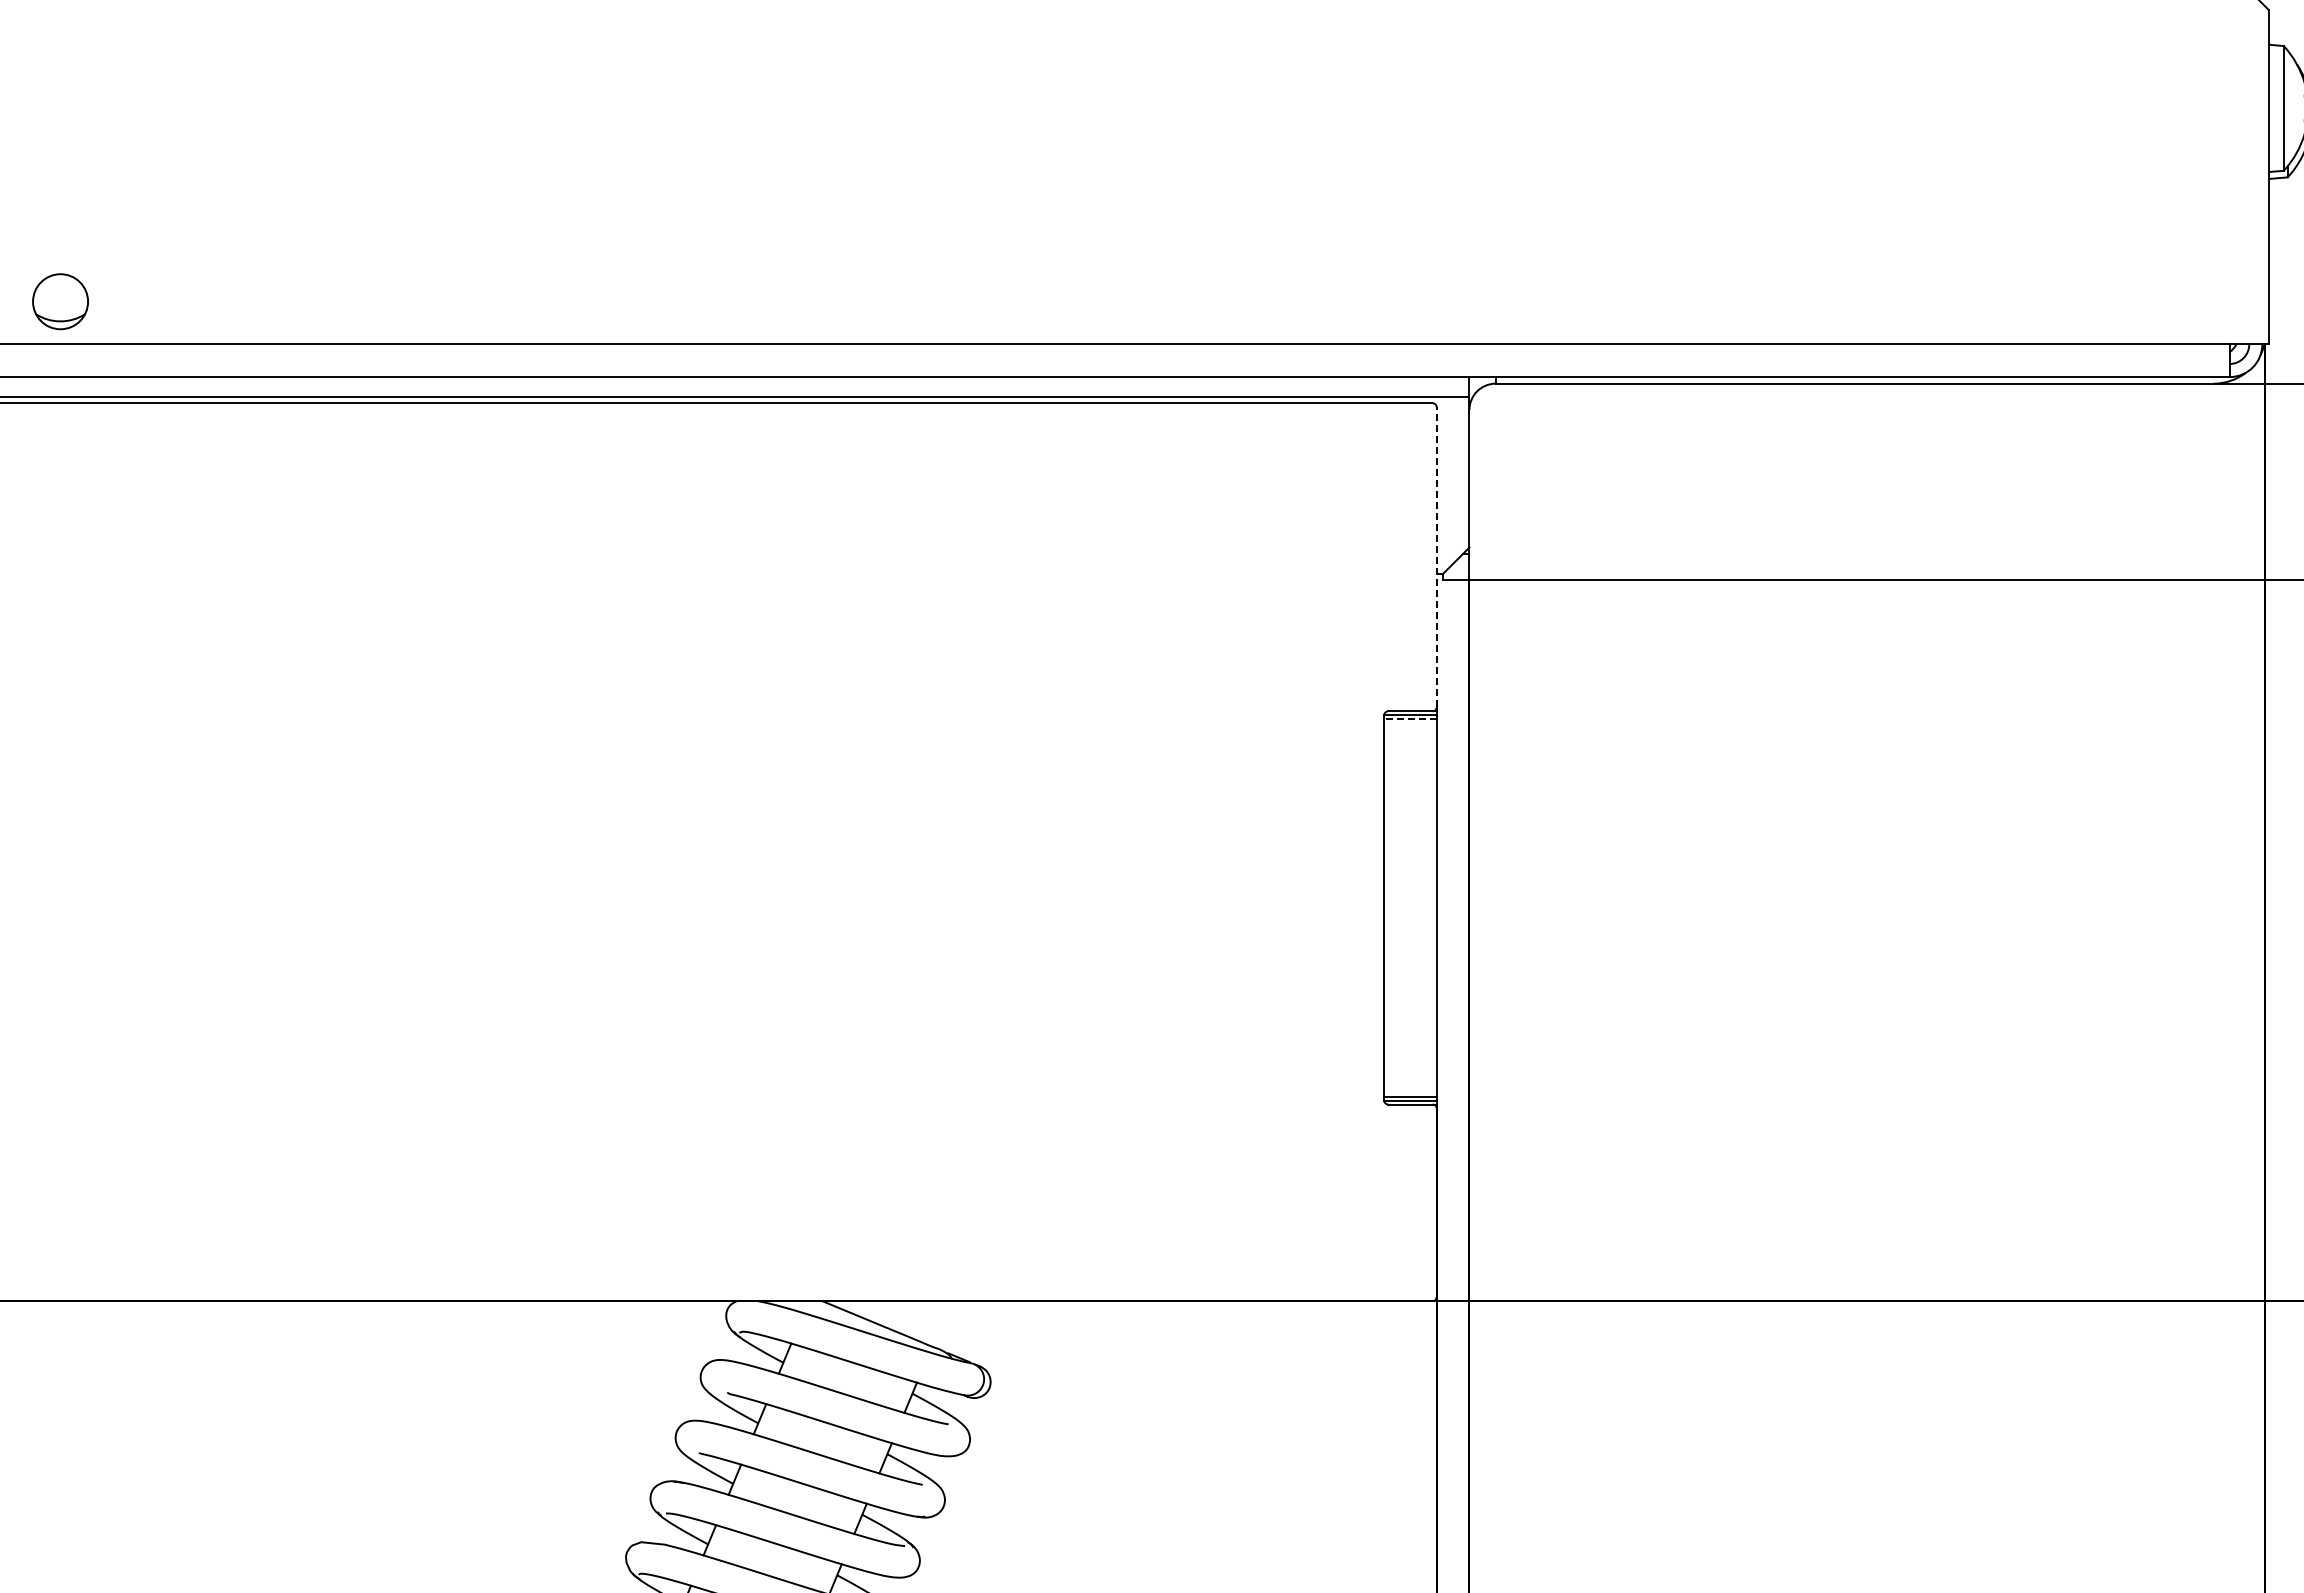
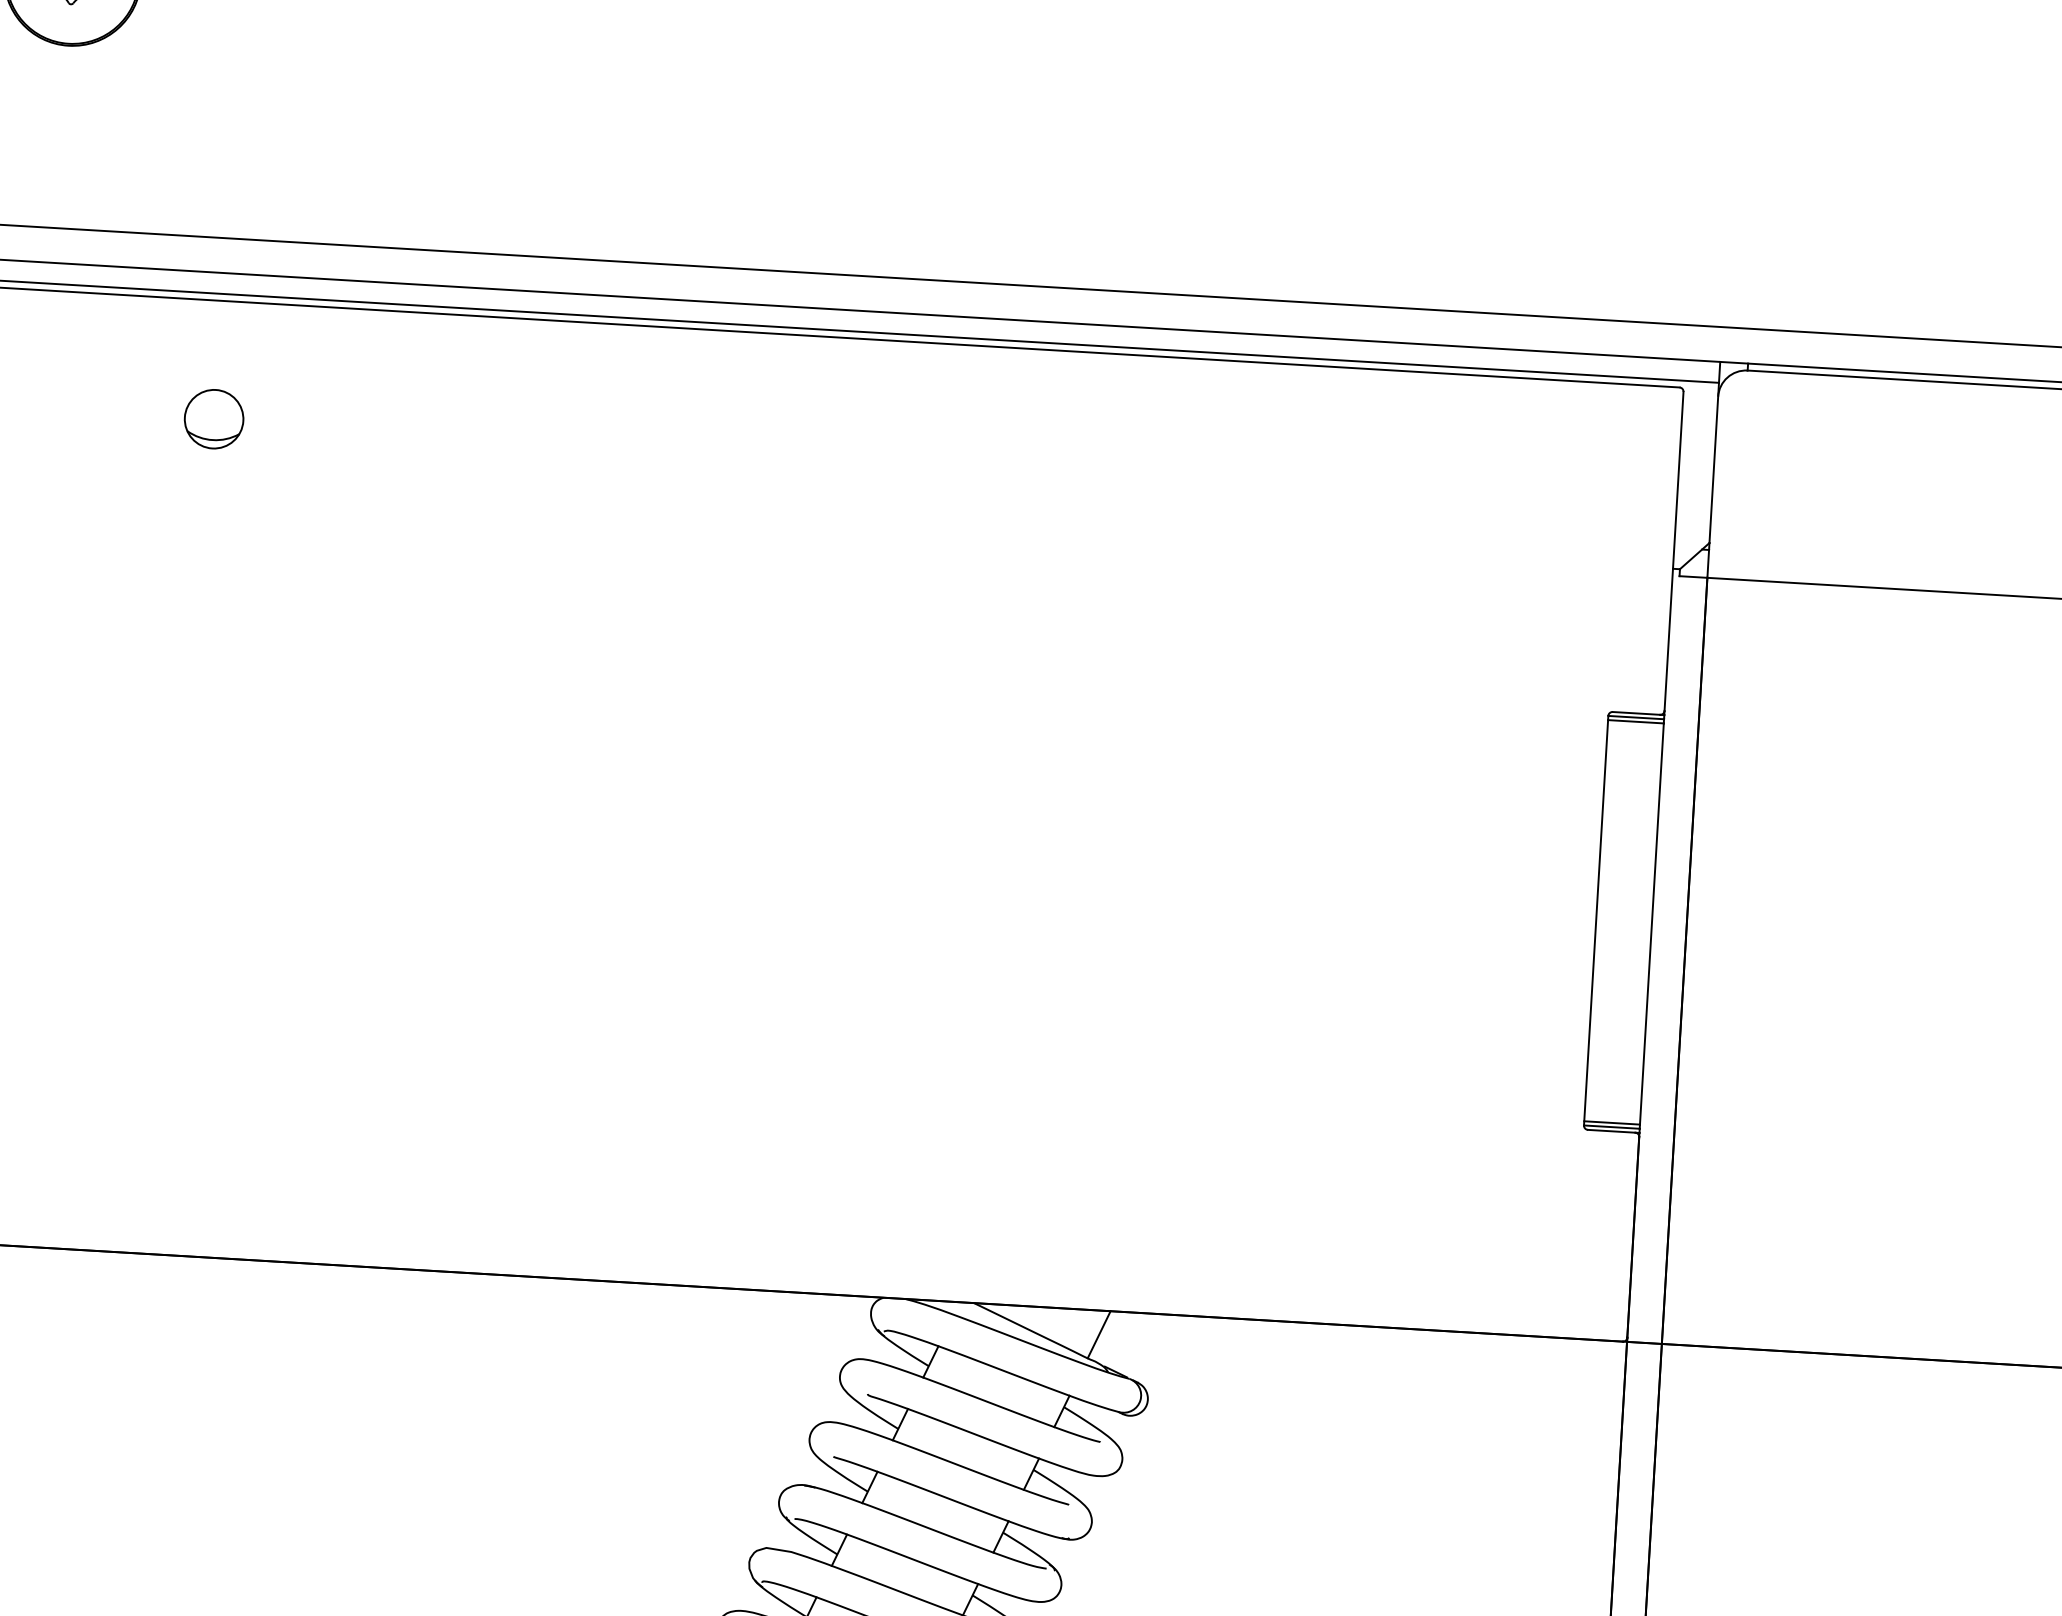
part: (60, 301) -> (214, 418), moved
line: (1436, 556) -> (1673, 550), dashed -> solid
line: (1409, 719) -> (1634, 722), dashed -> solid
line: (940, 1323) -> (1098, 1334), added

